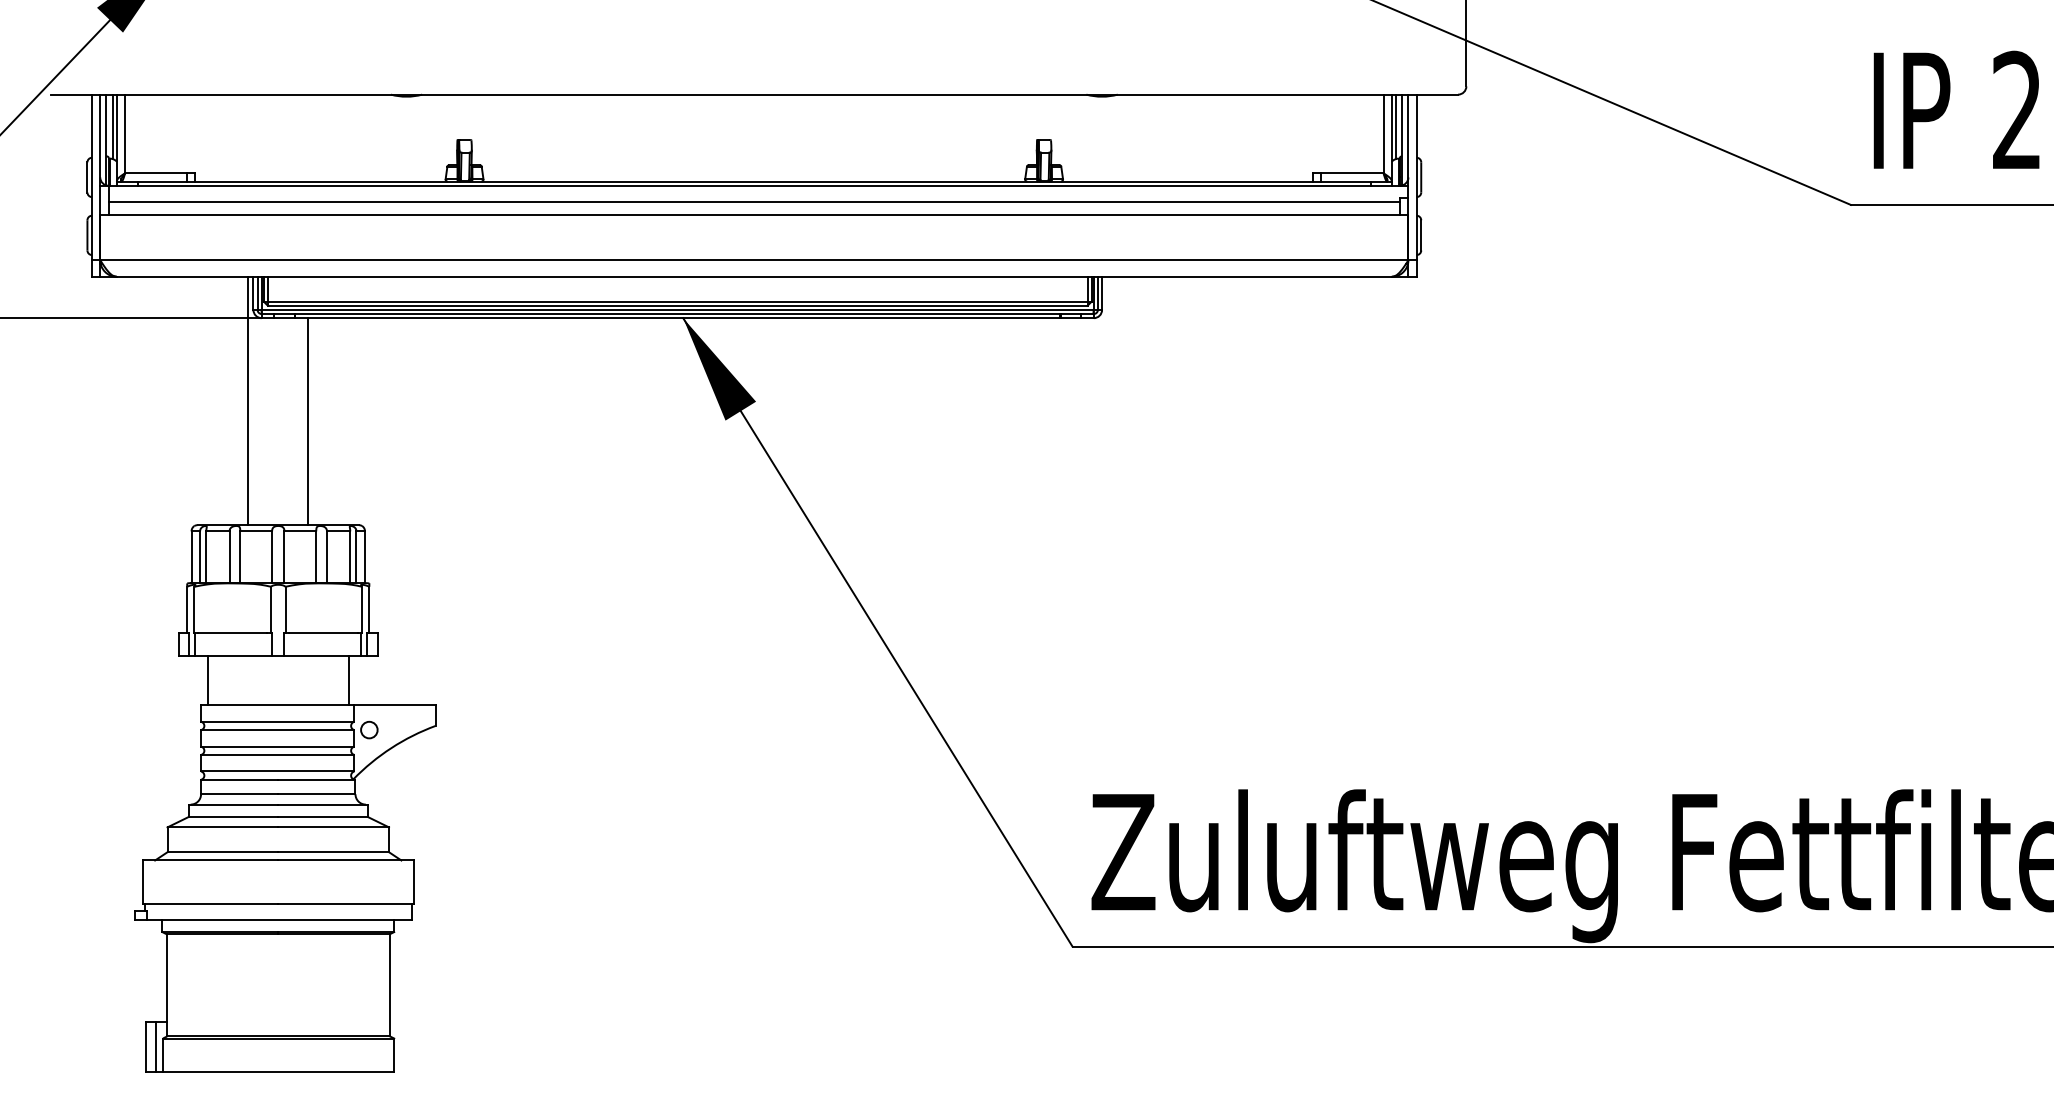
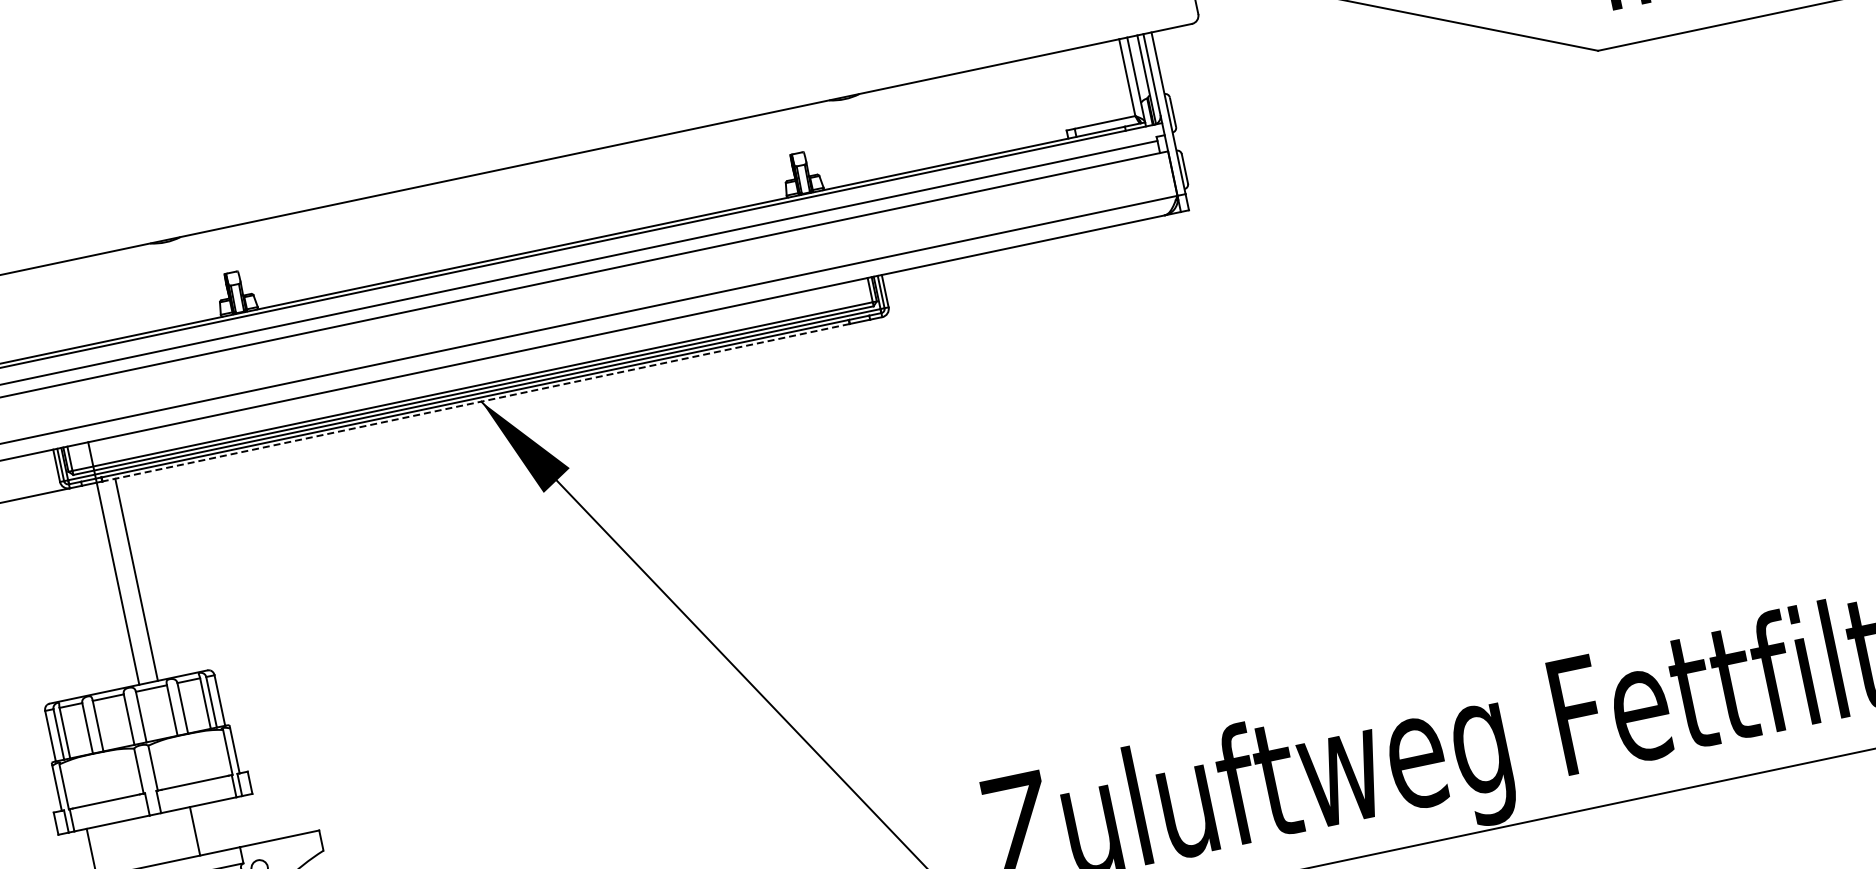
line: (1395, 126) -> (1137, 67), removed
line: (677, 318) -> (475, 403), solid -> dashed
line: (248, 400) -> (113, 562), moved
line: (348, 680) -> (194, 831), moved

